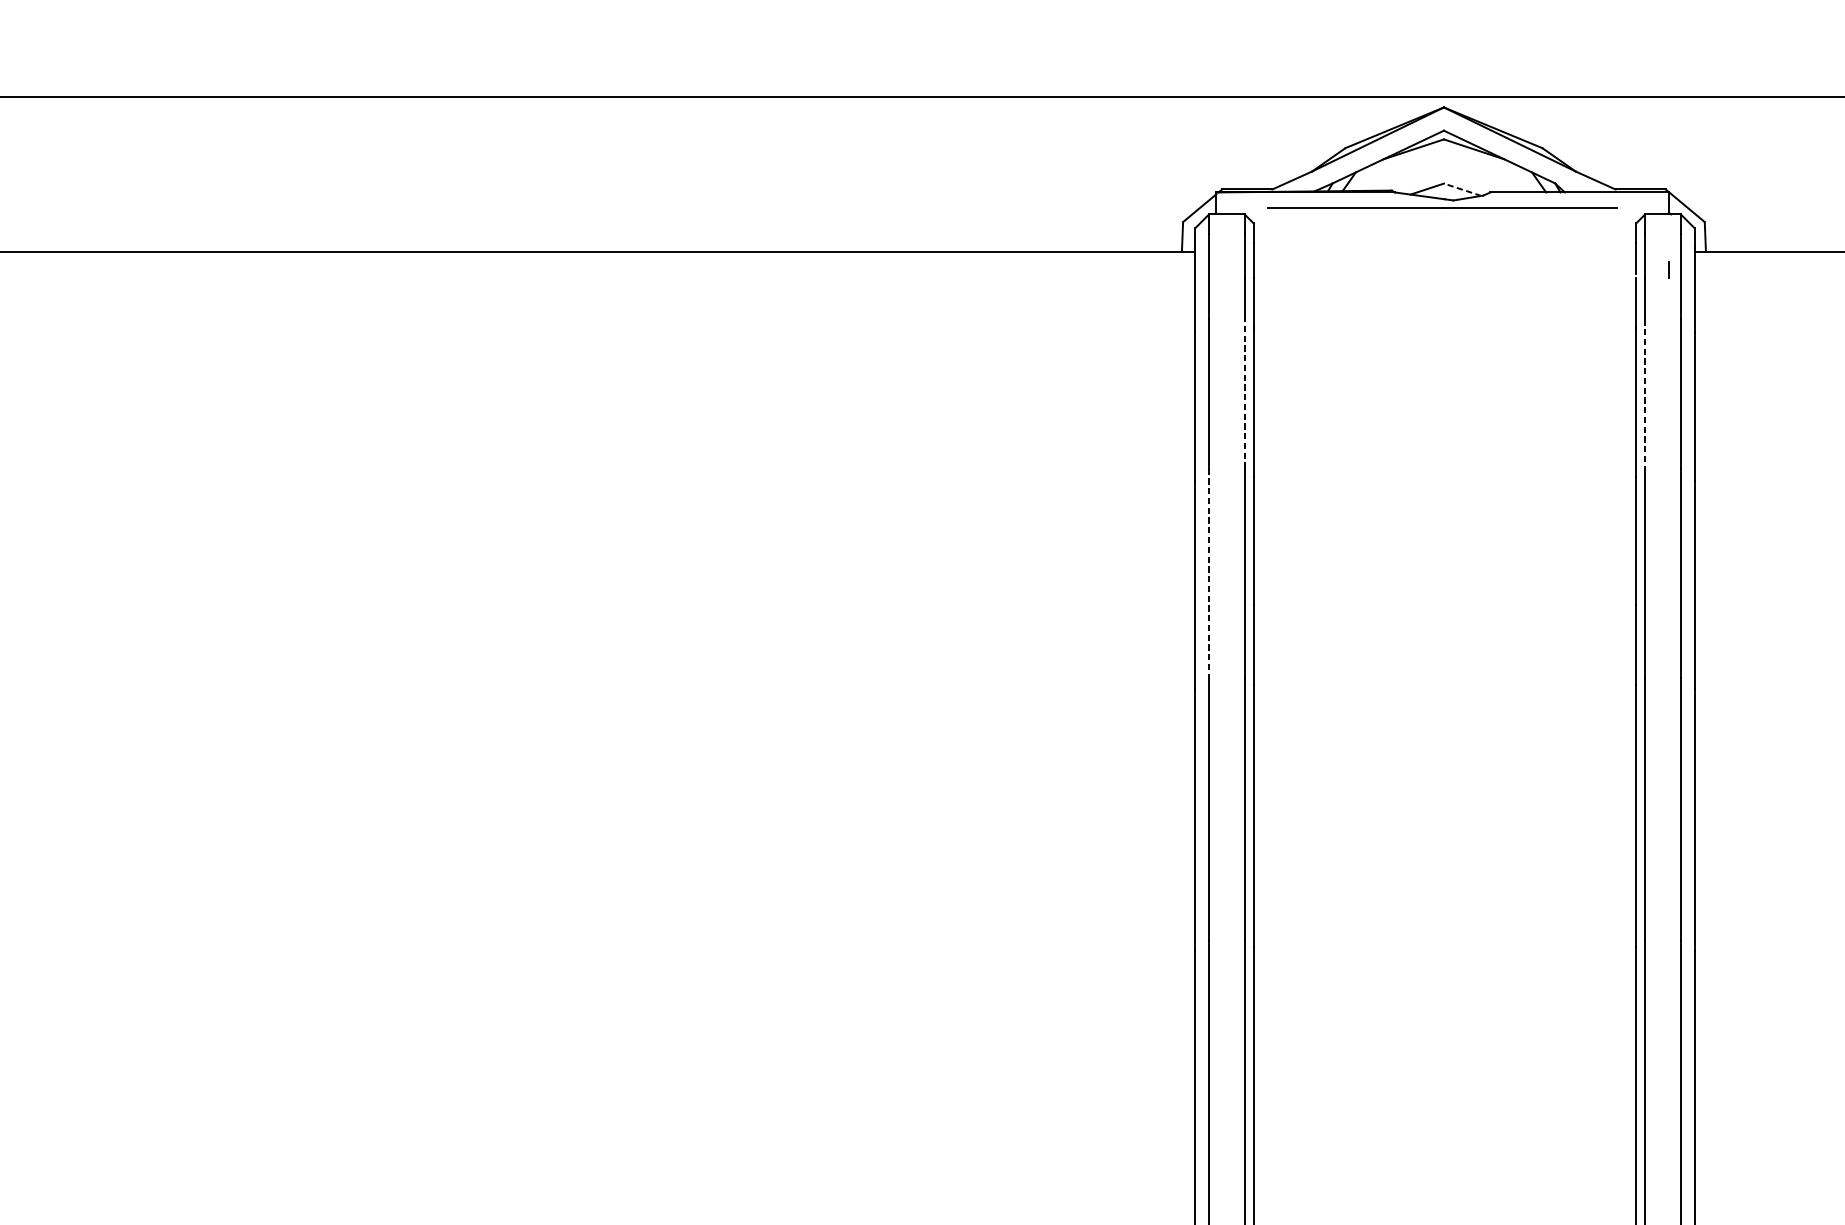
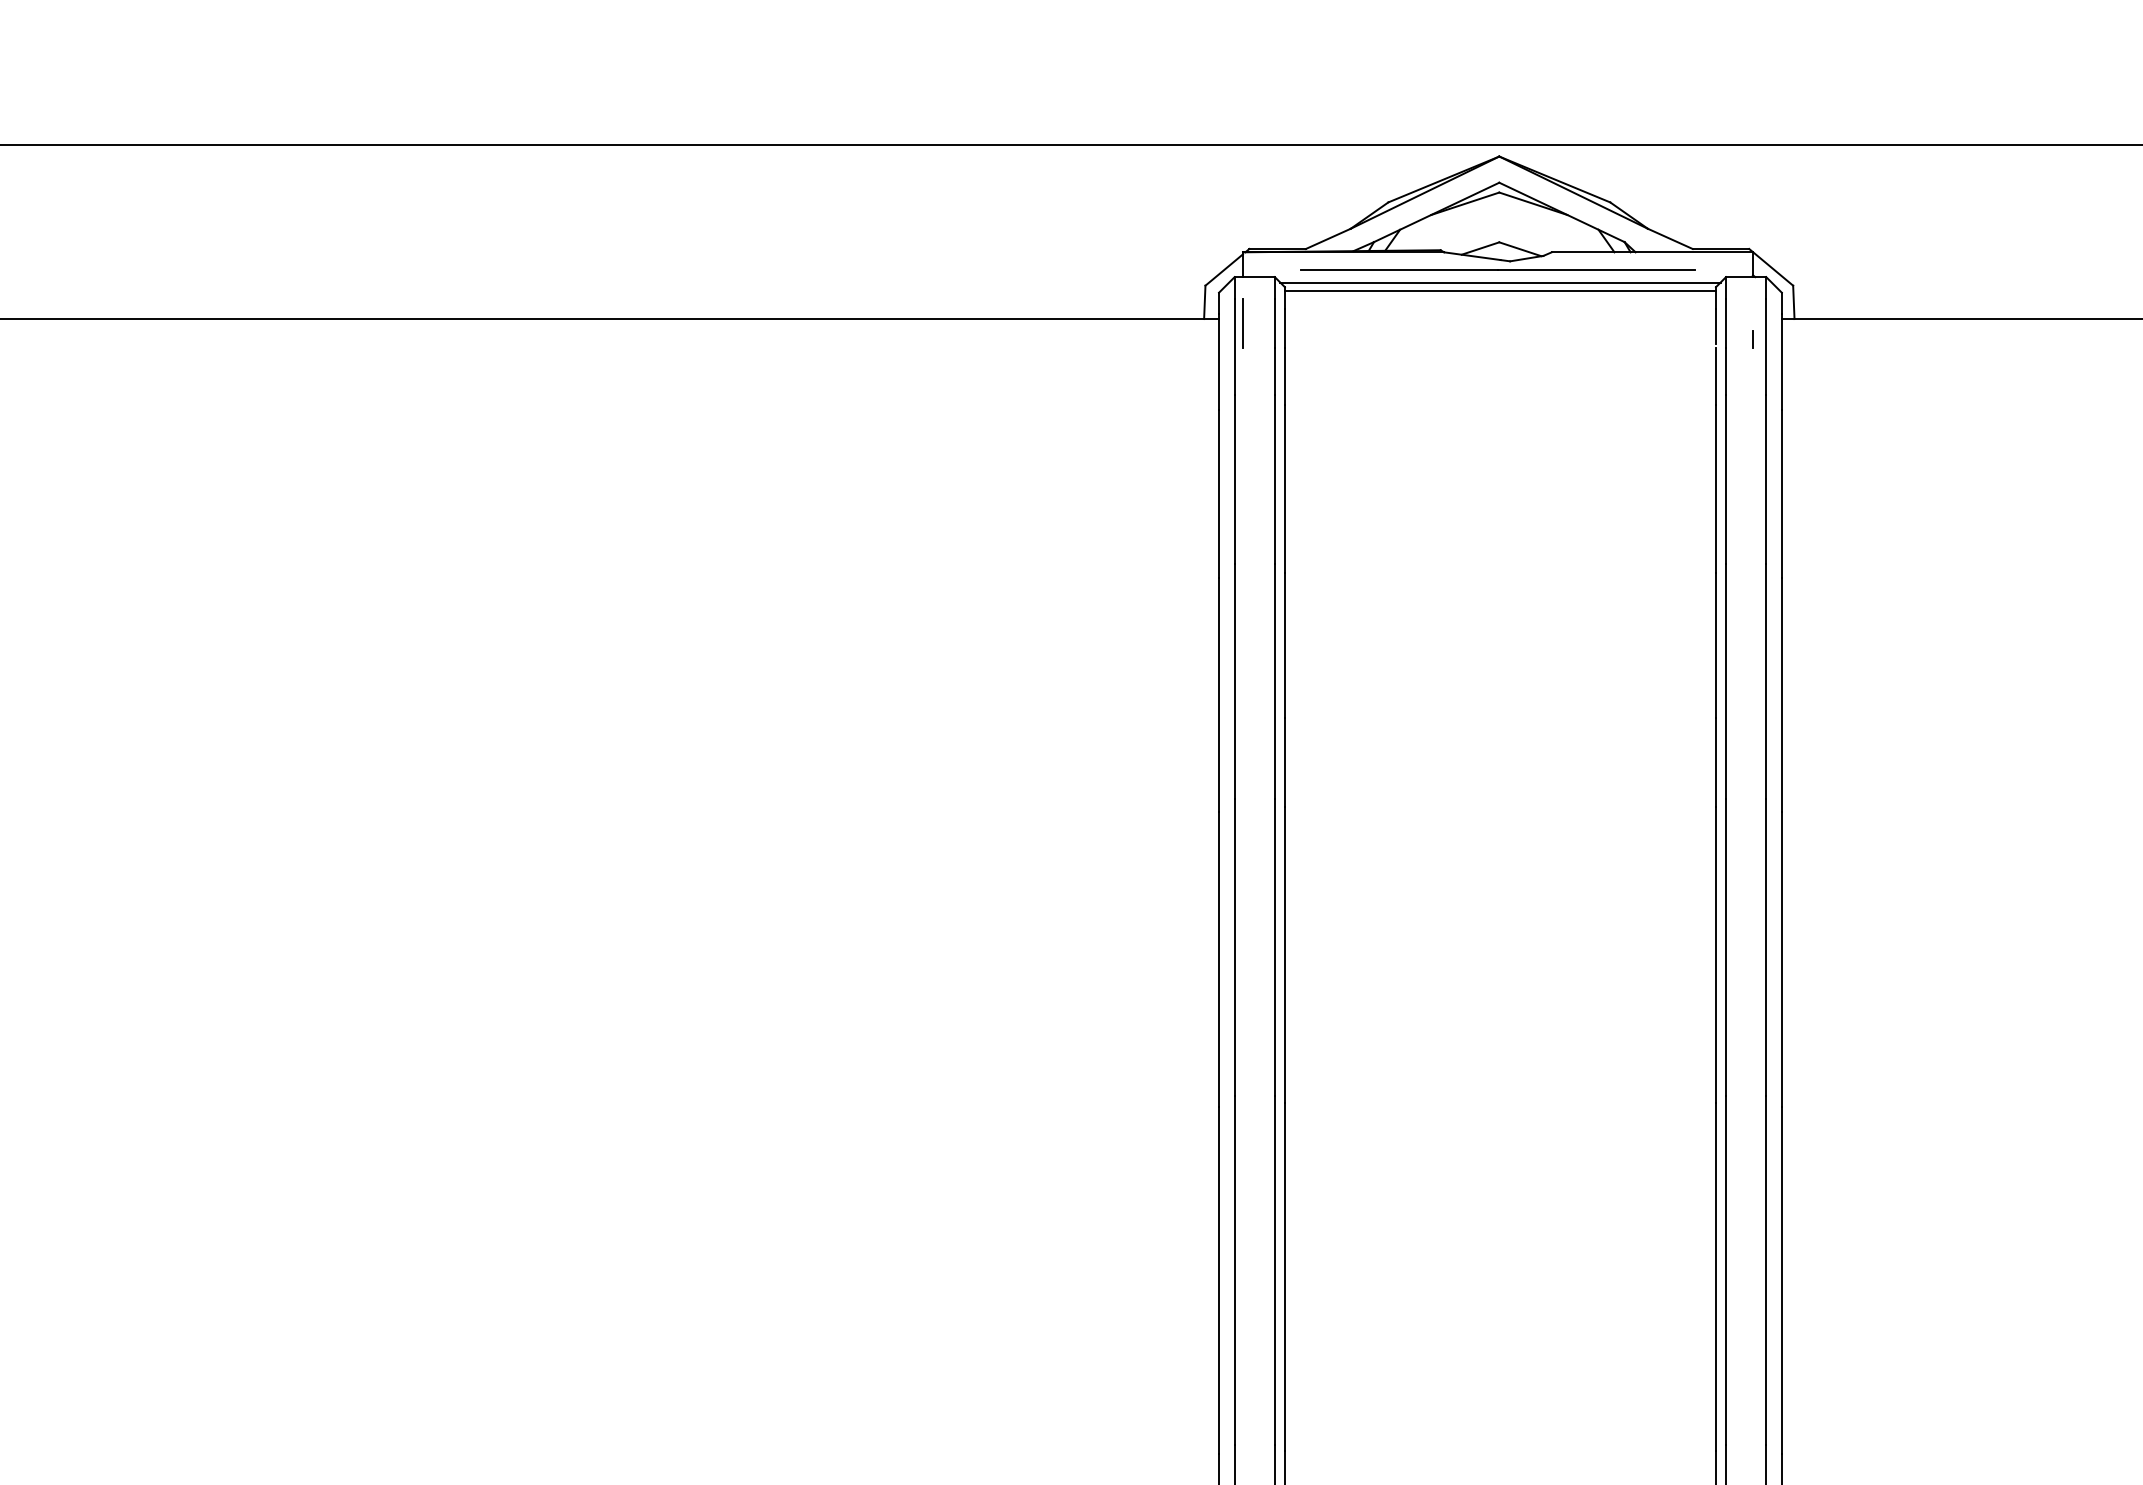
line: (1461, 189) -> (1519, 249), dashed -> solid
line: (1444, 219) -> (1500, 282), added
line: (1444, 226) -> (1500, 290), added
line: (1215, 255) -> (1242, 323), added
line: (1244, 393) -> (1274, 478), dashed -> solid
line: (1645, 394) -> (1726, 479), dashed -> solid
line: (1208, 573) -> (1234, 681), dashed -> solid

